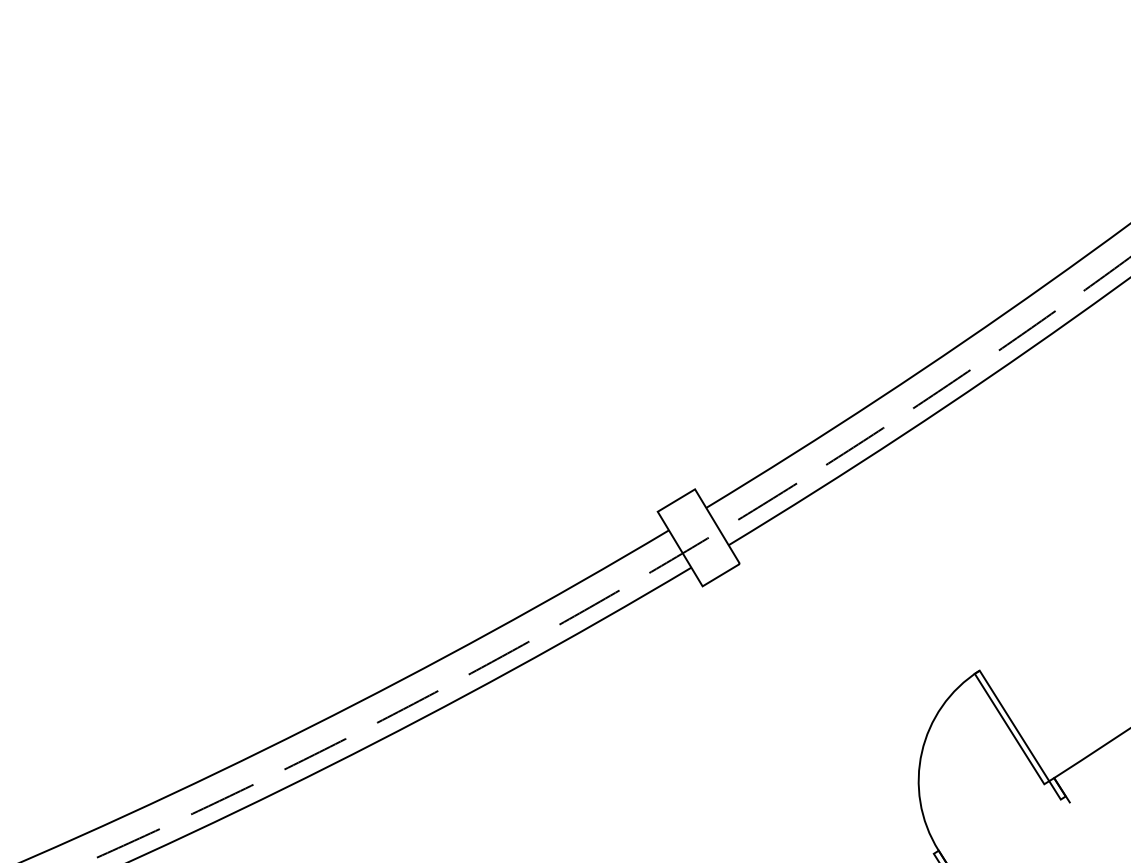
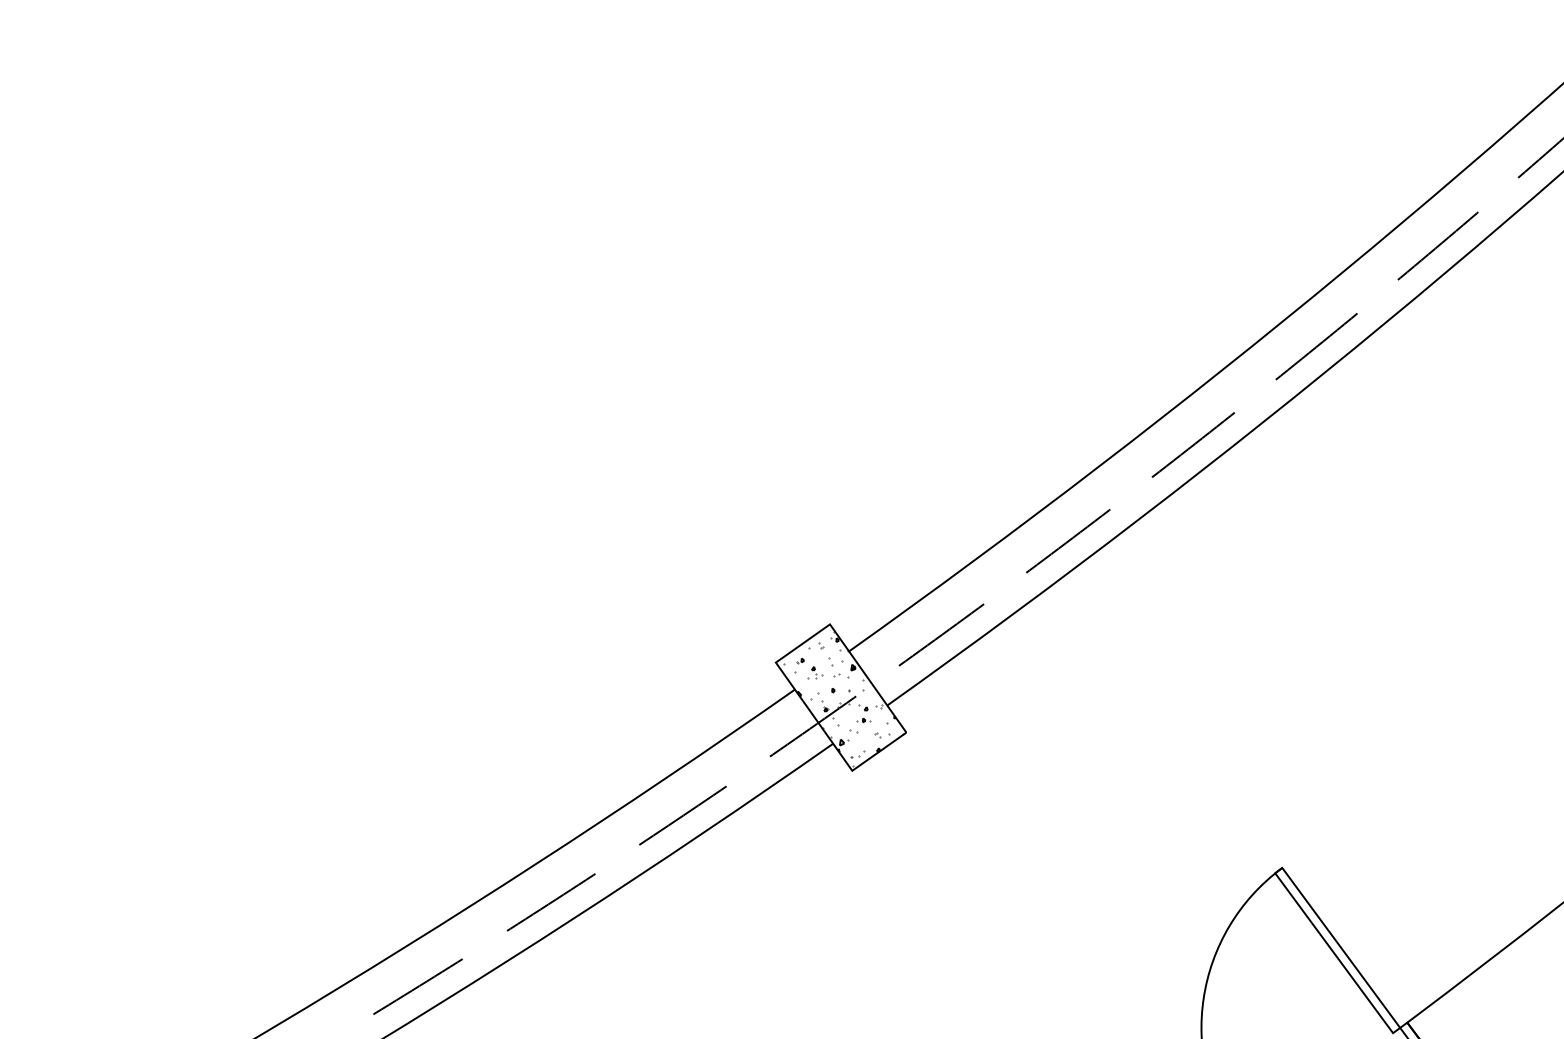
hatch: (699, 538) -> (842, 698), added

